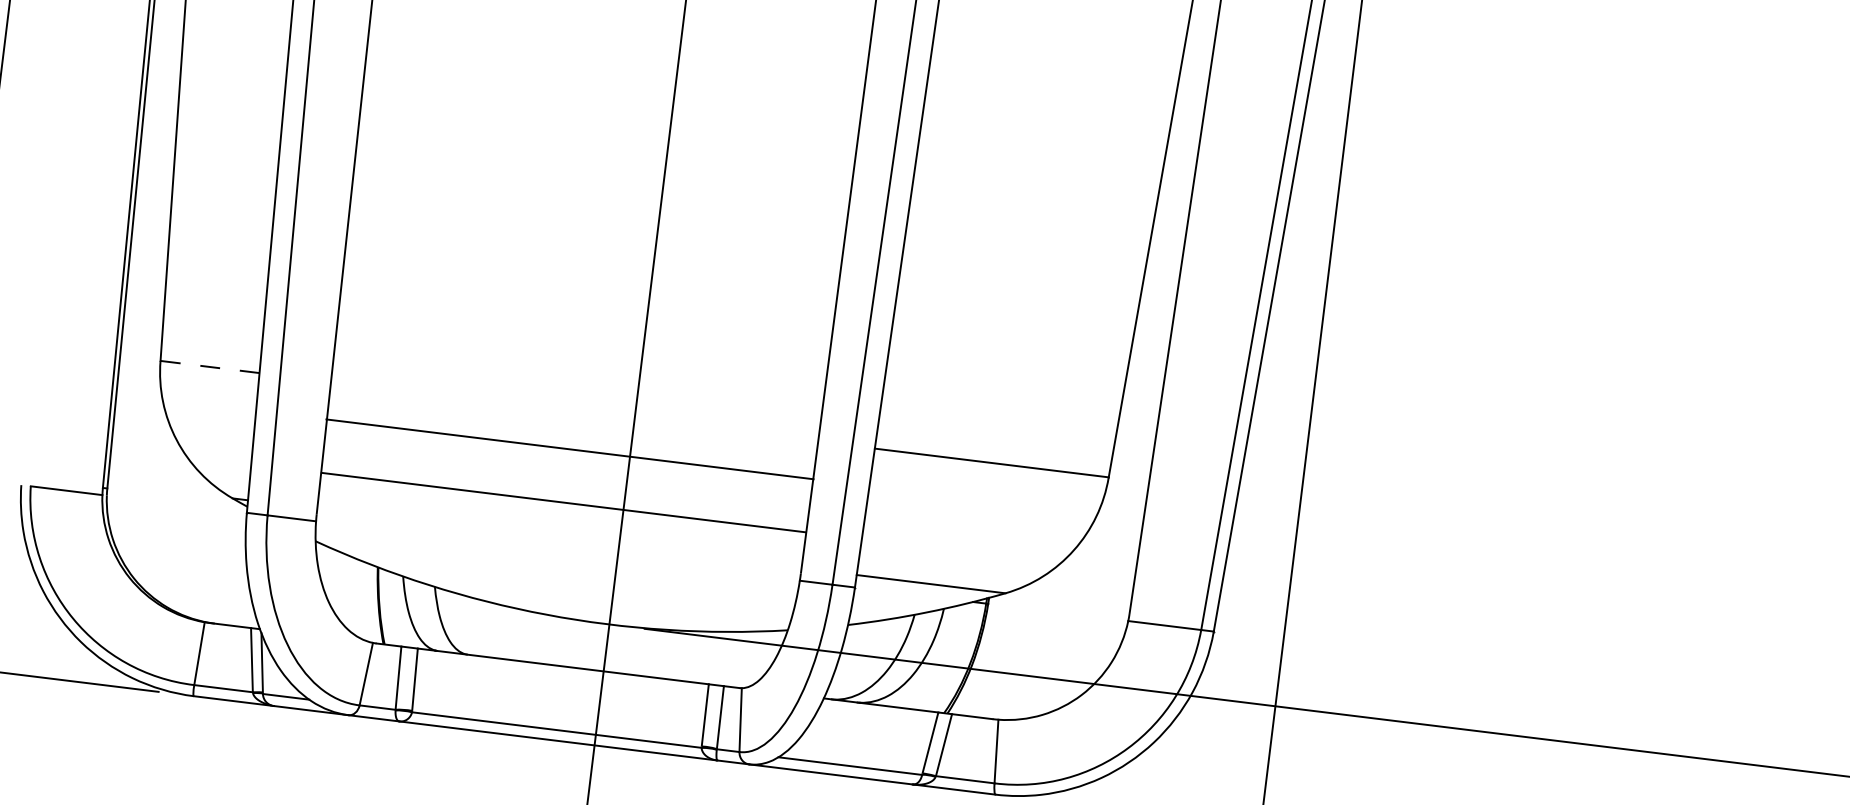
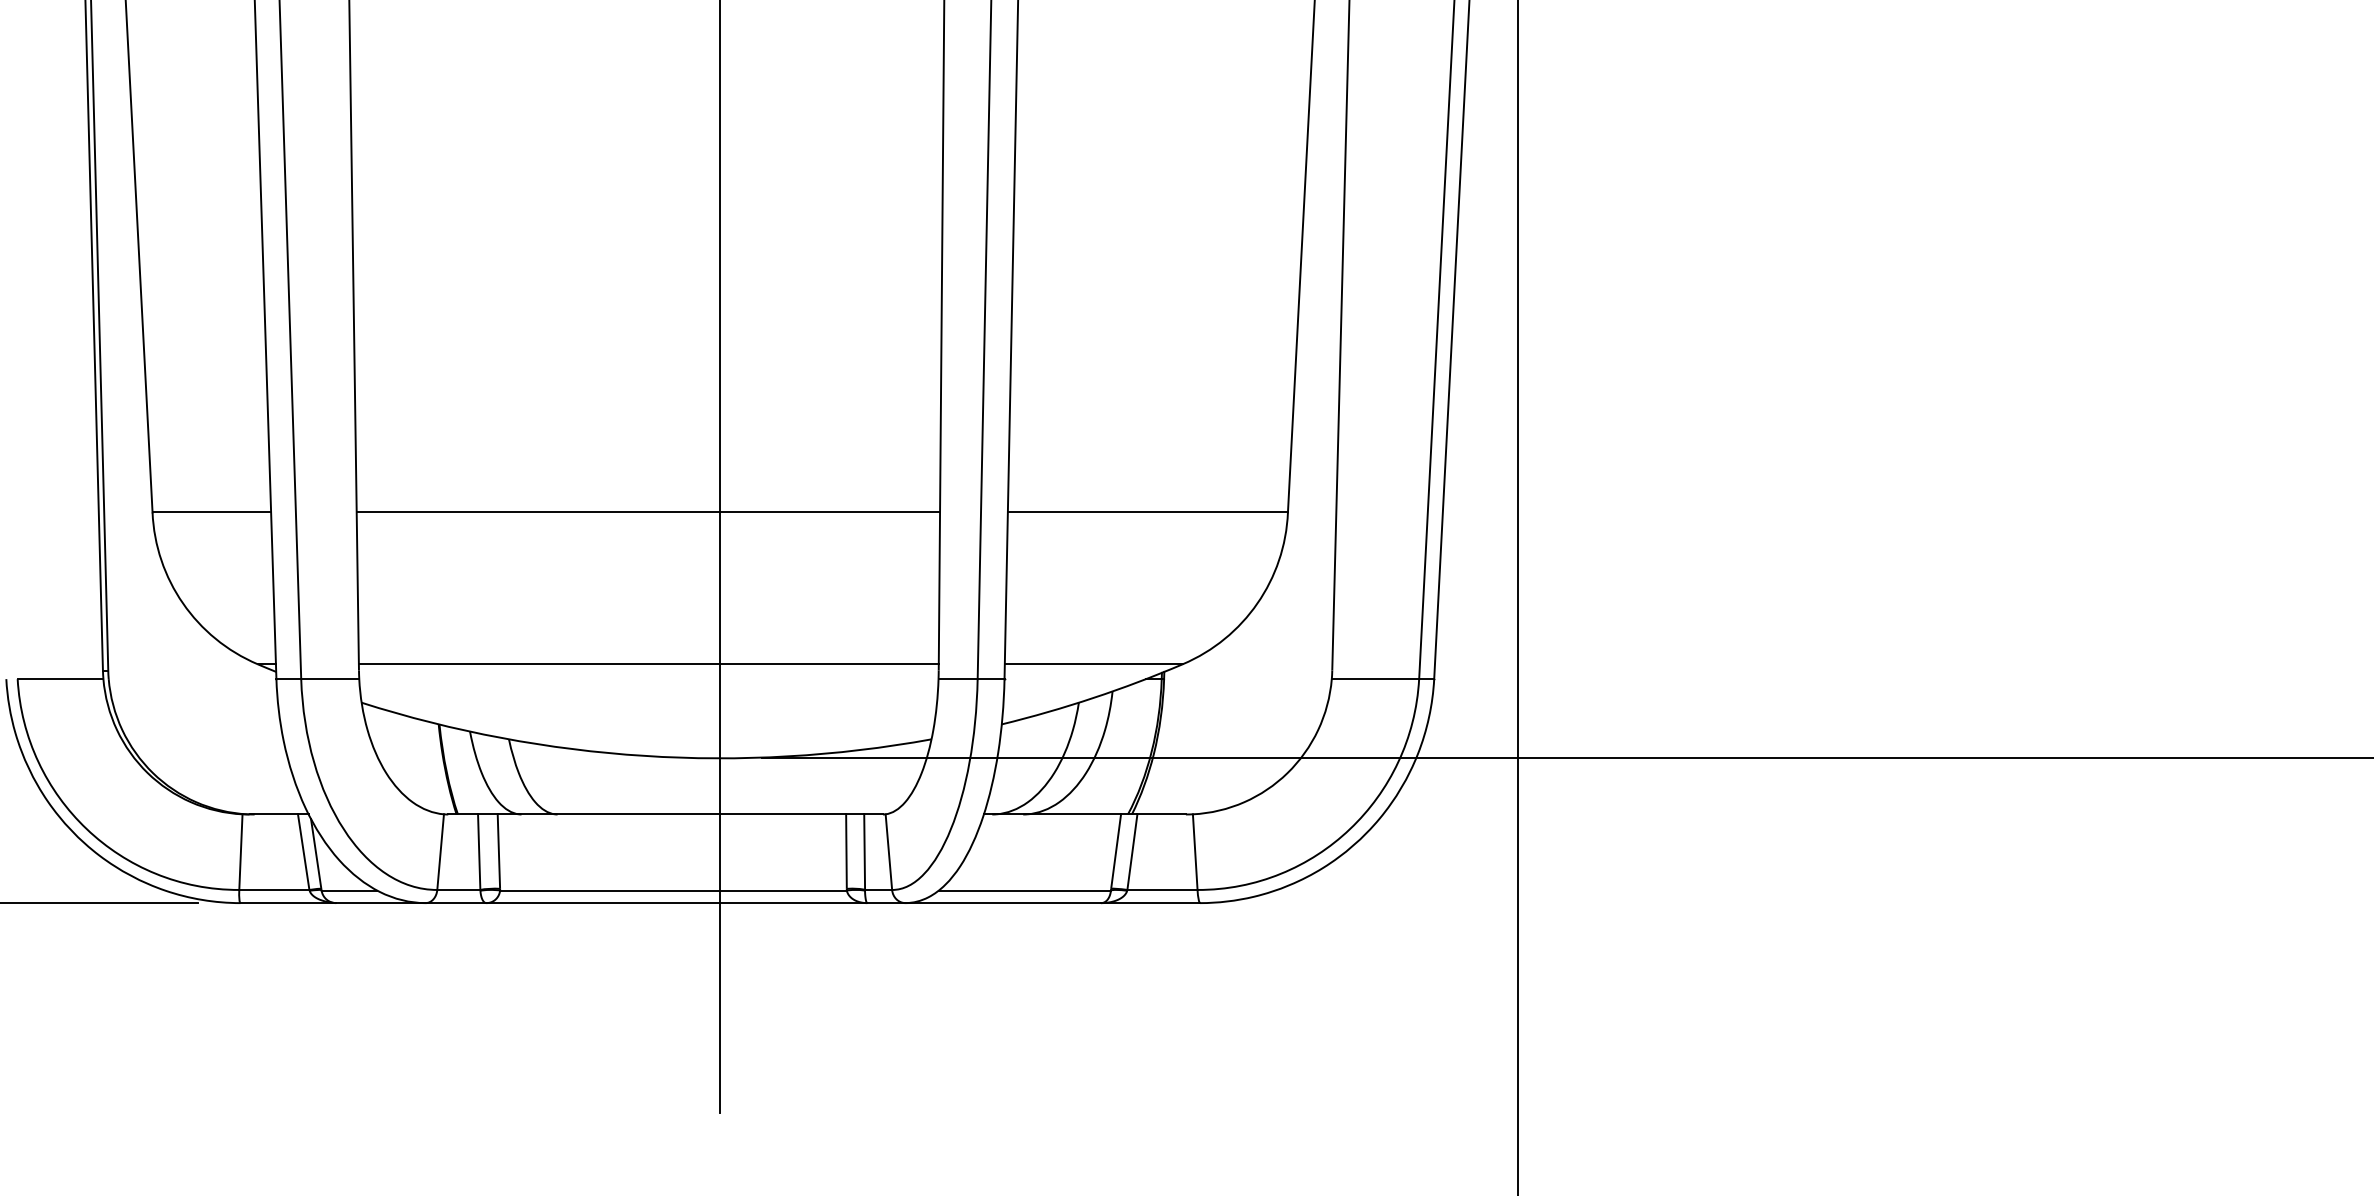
line: (209, 367) -> (211, 512), dashed -> solid
line: (570, 449) -> (648, 512), moved
line: (563, 502) -> (648, 664), moved

